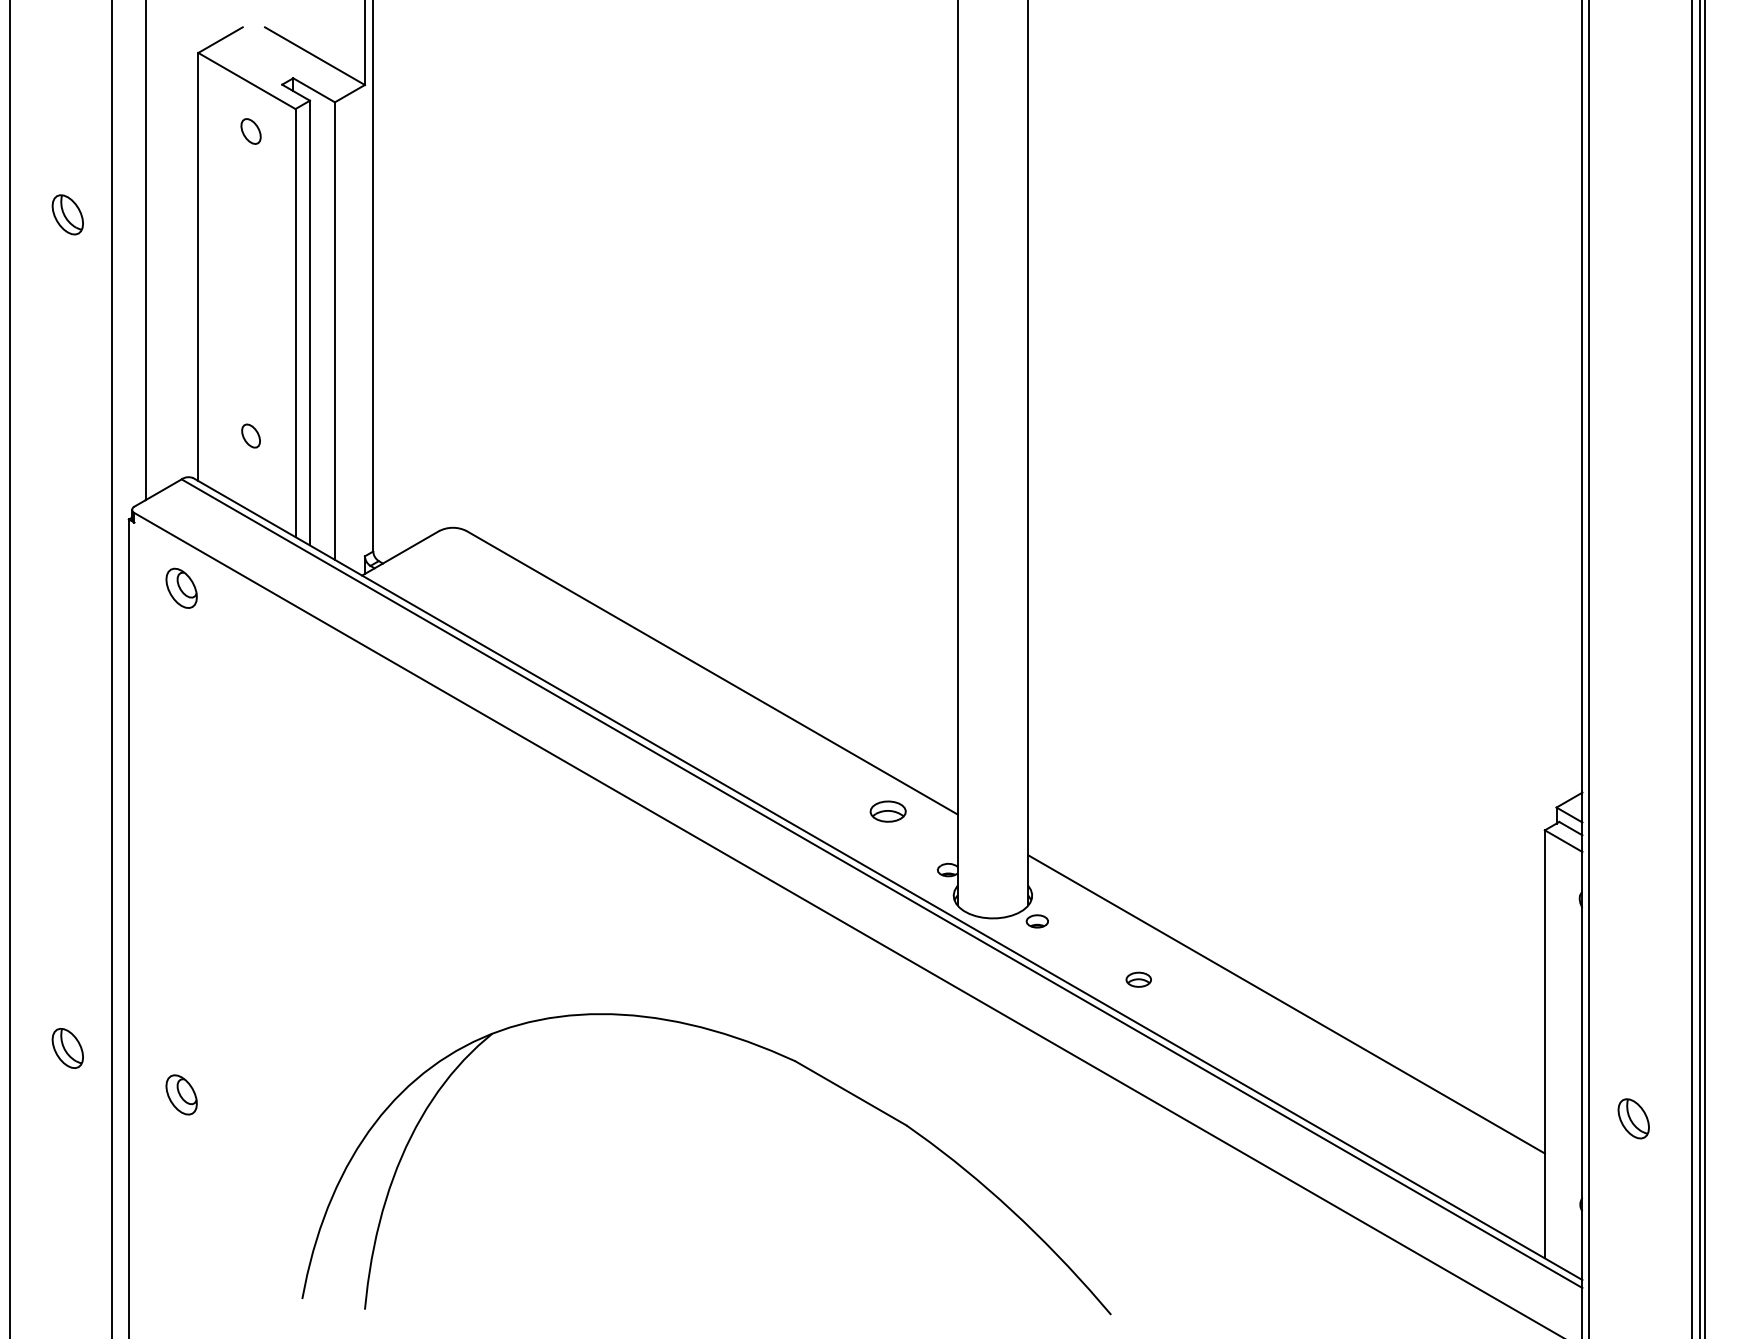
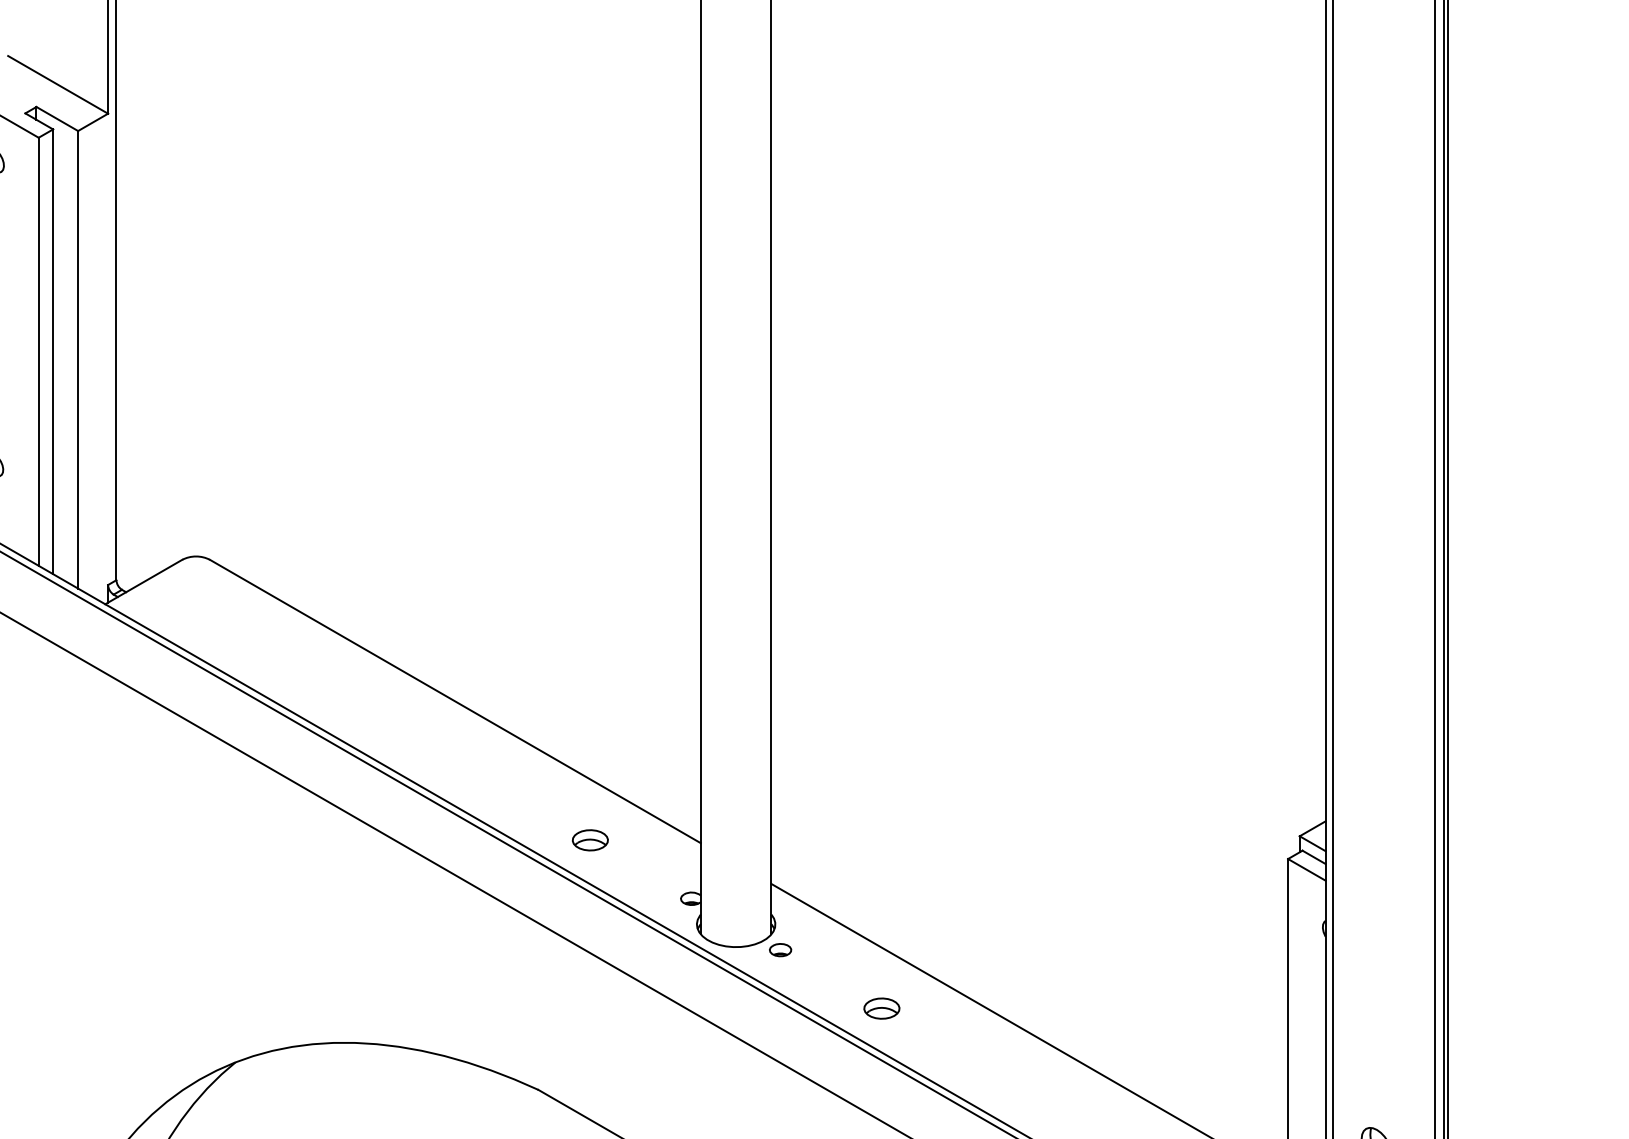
part: (887, 811) -> (589, 840), moved
part: (1138, 979) -> (881, 1008), size x1.43

